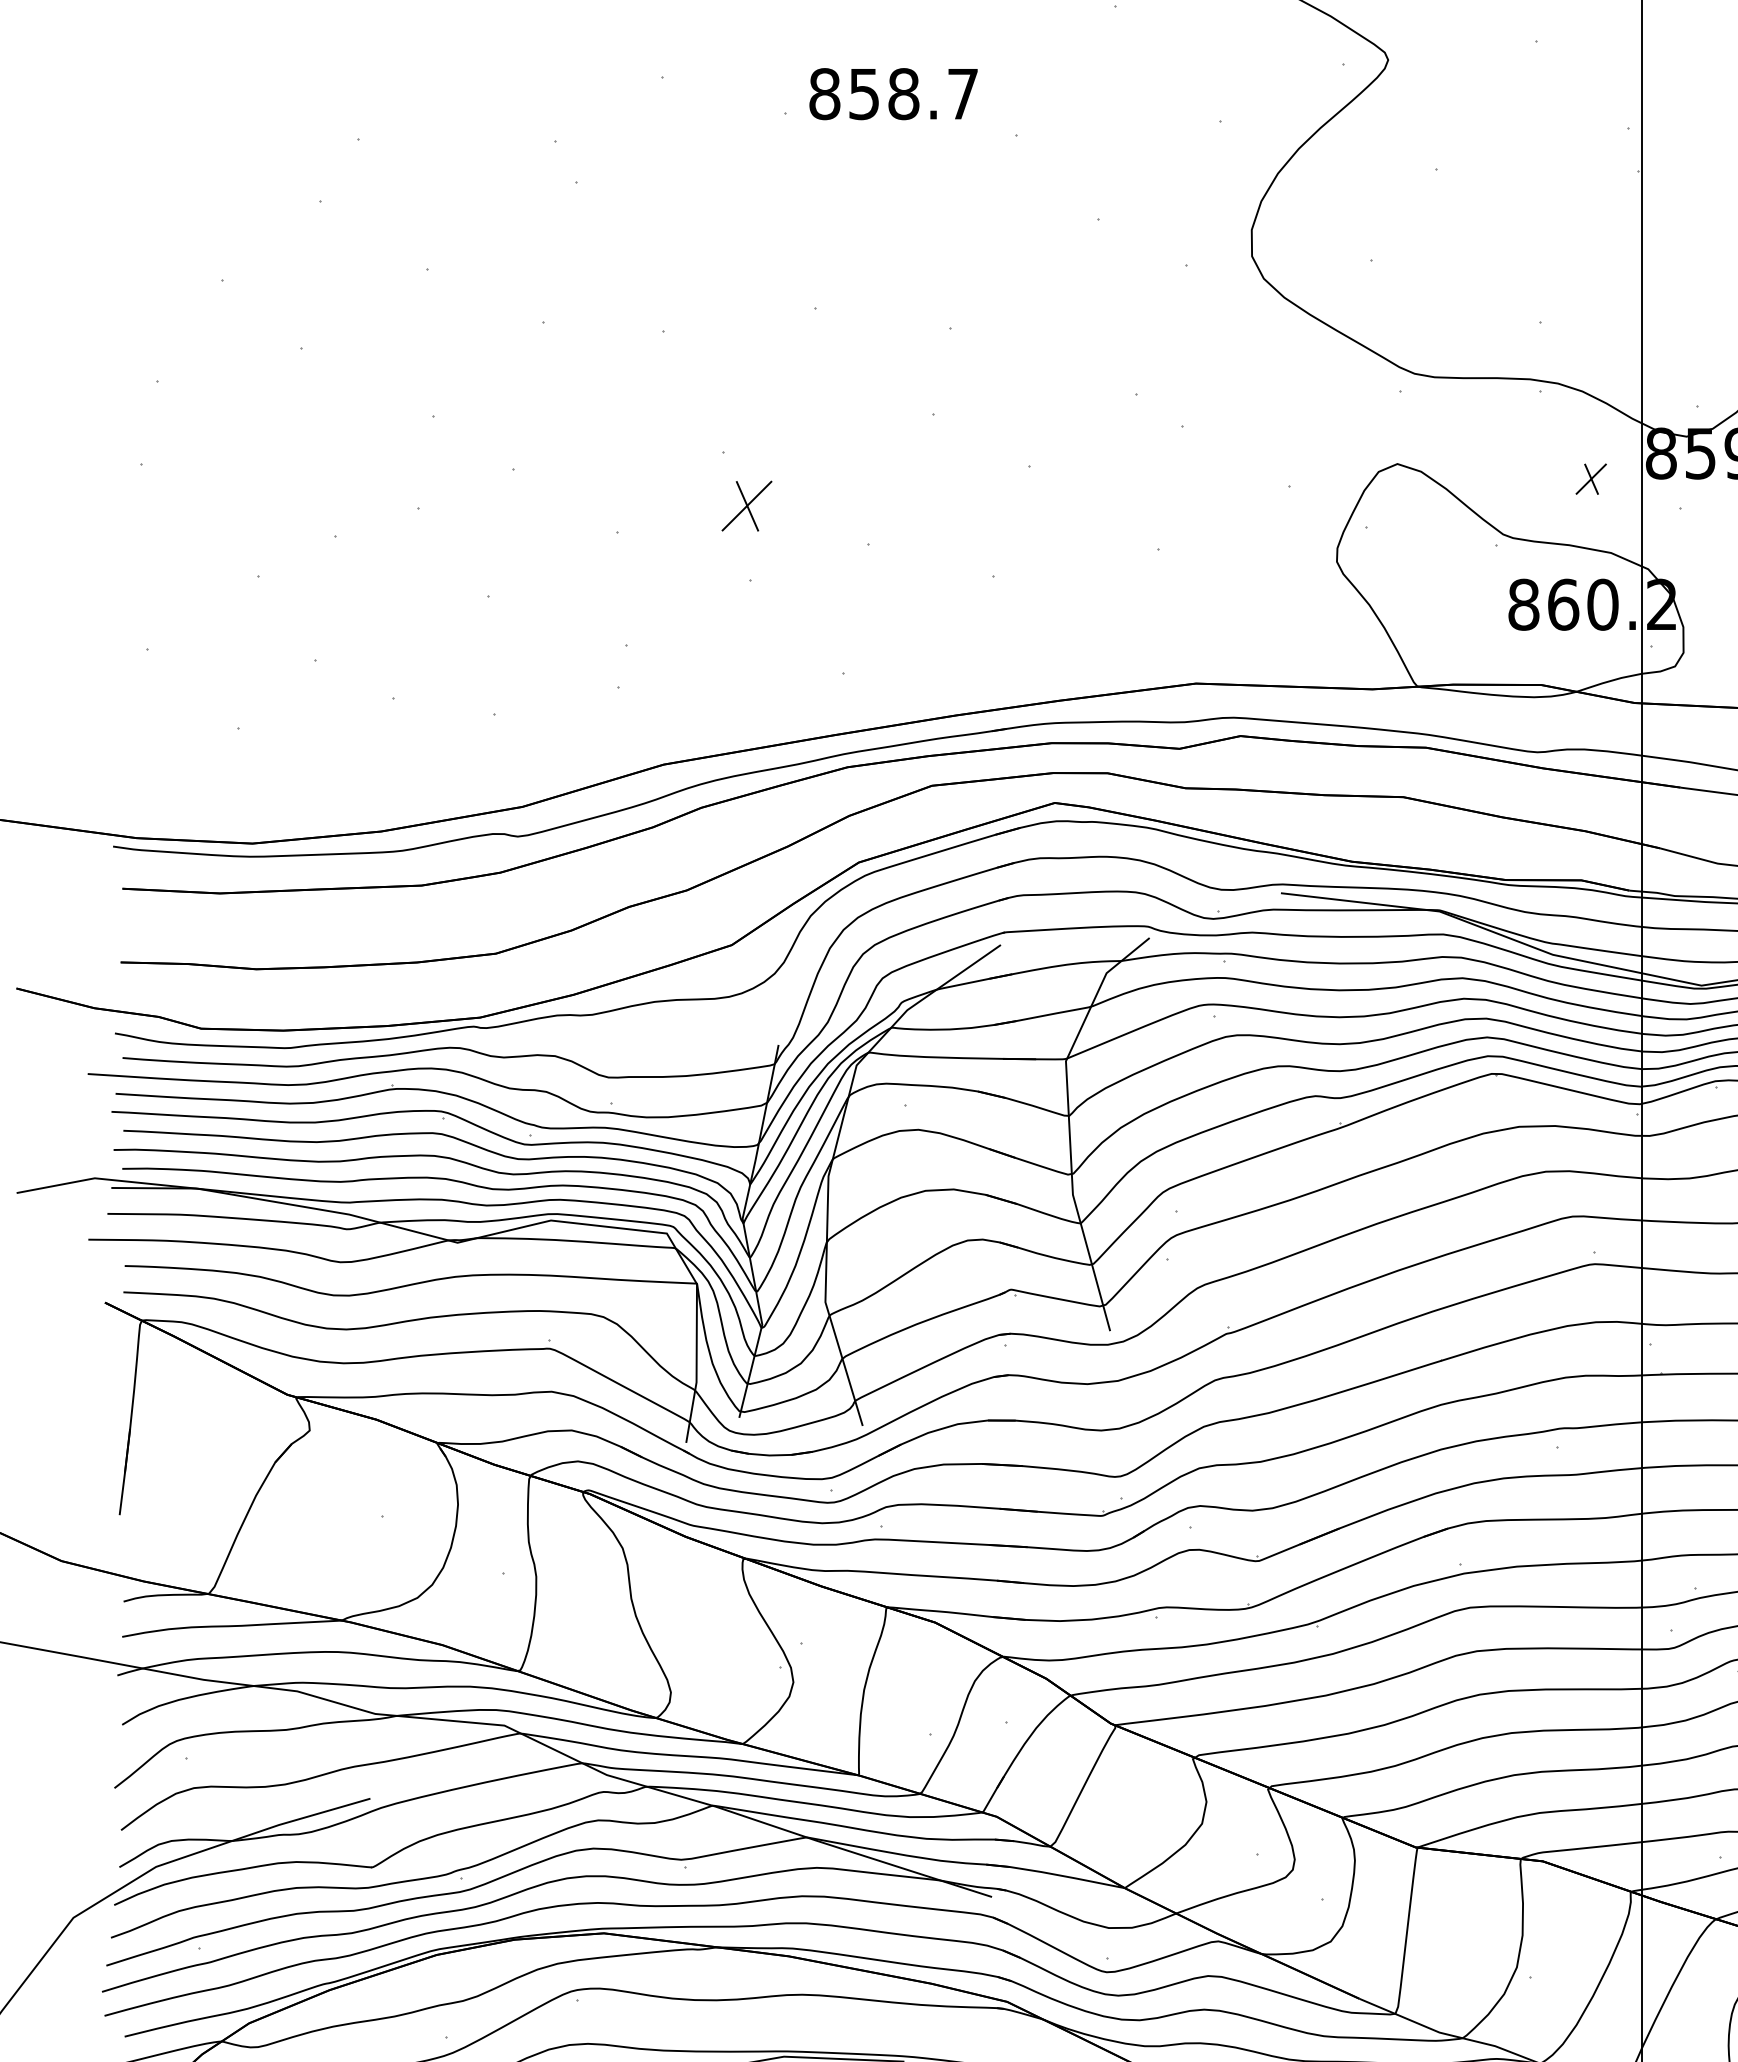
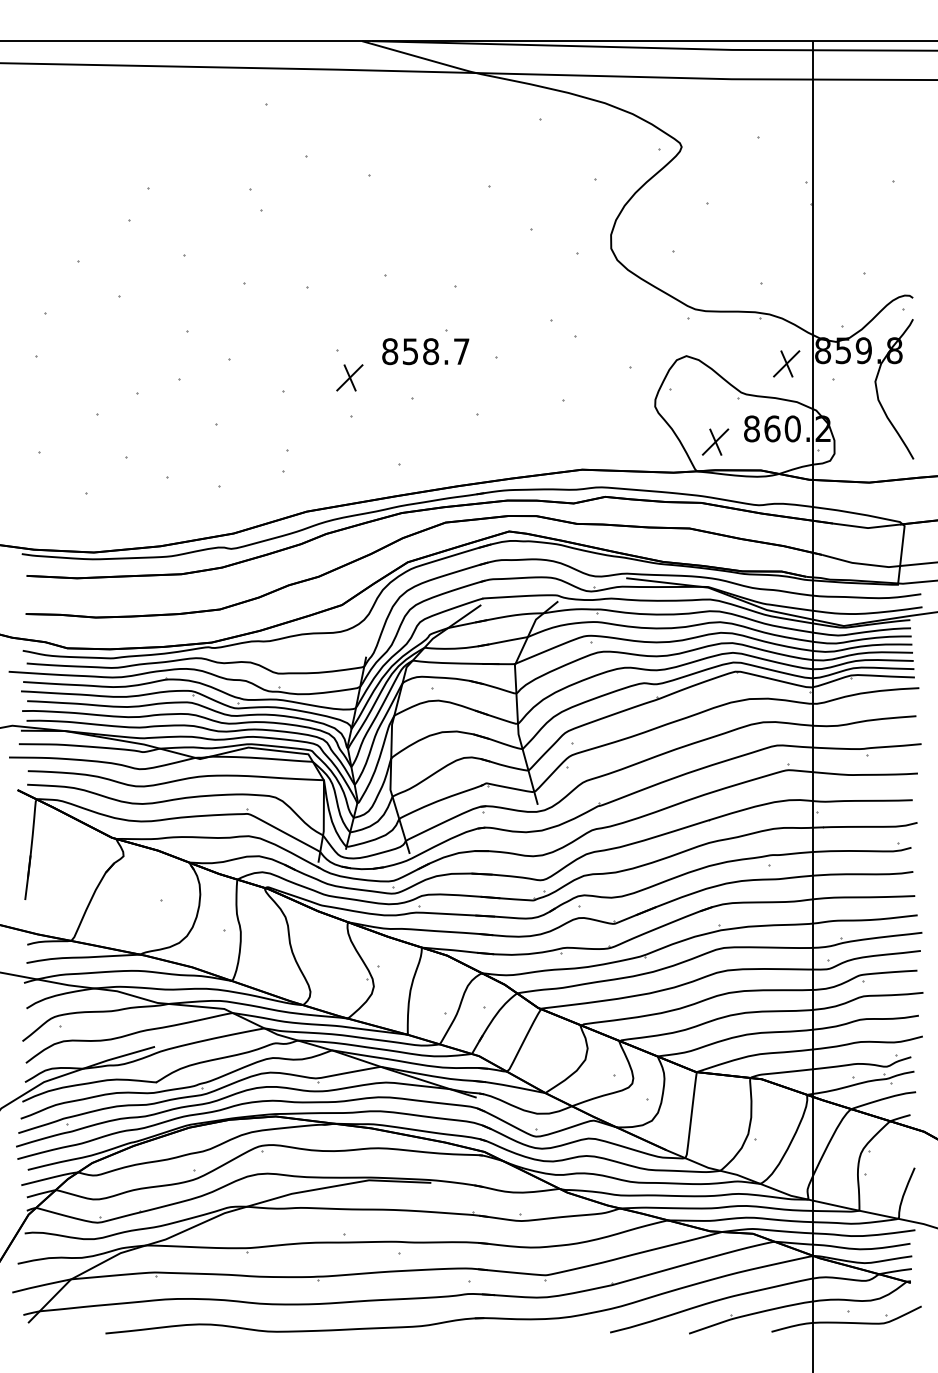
text: (893, 93) -> (425, 351), moved
part: (1590, 478) -> (786, 363), size x1.67
part: (1453, 629) -> (715, 441), added

